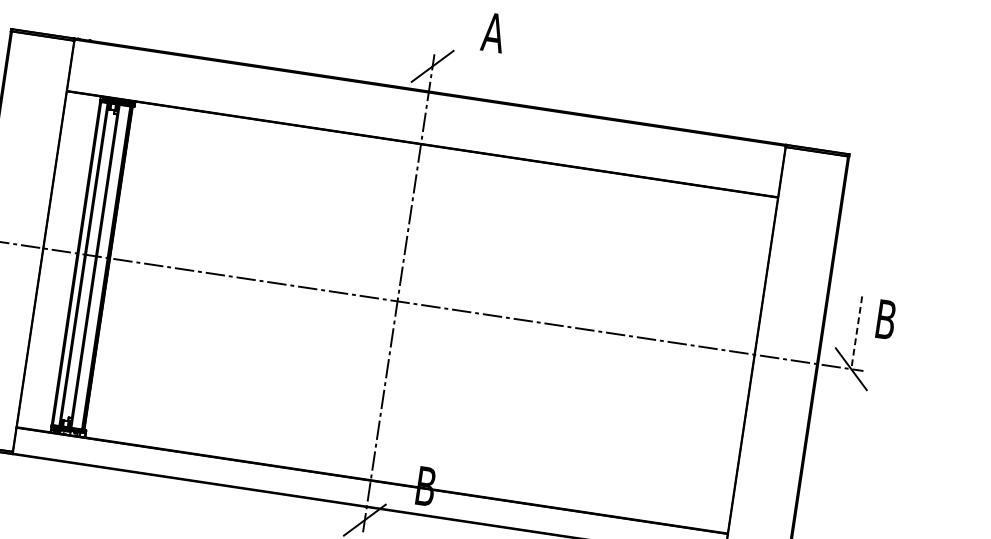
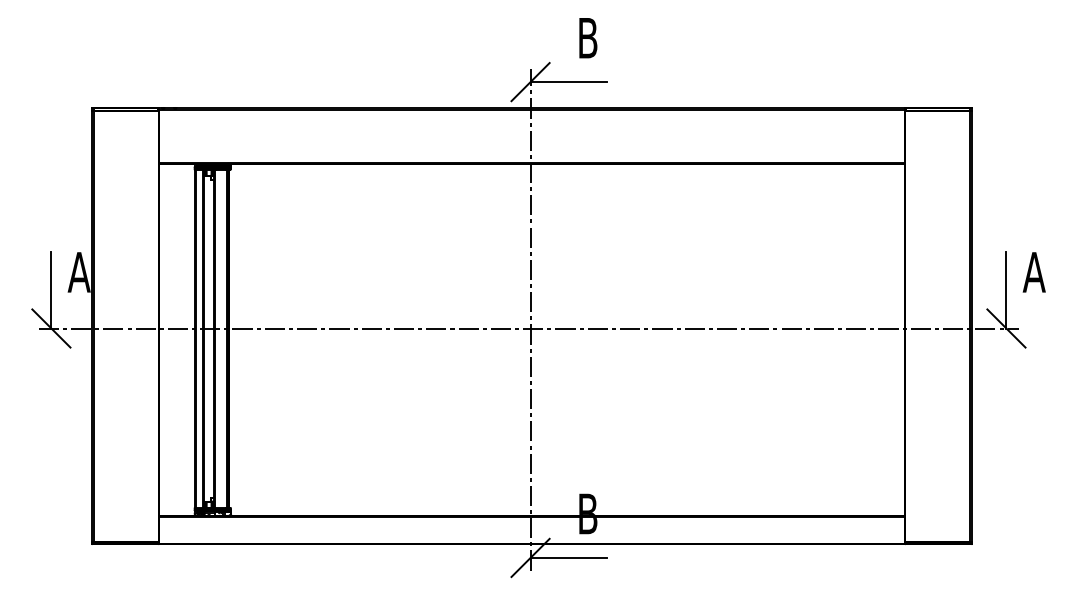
text: (493, 32) -> (587, 38), A -> B
line: (468, 72) -> (568, 82), added
text: (885, 319) -> (1033, 272), B -> A
line: (856, 332) -> (1006, 290), dashed -> solid
line: (401, 525) -> (568, 557), added

